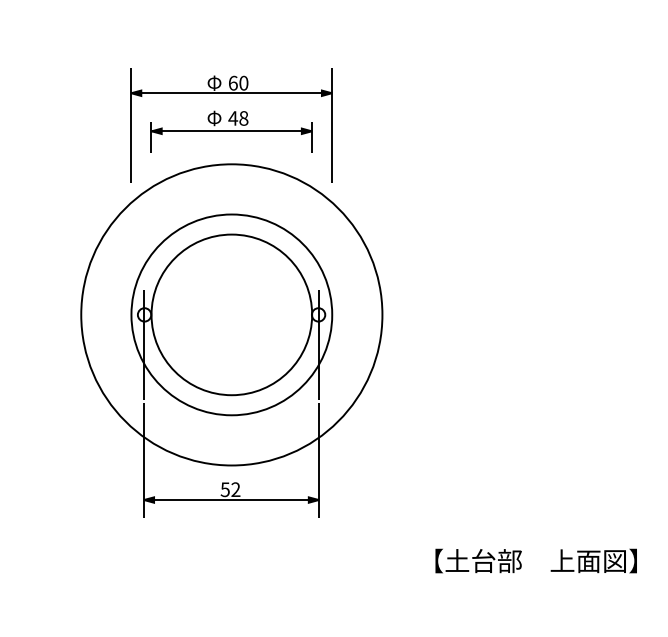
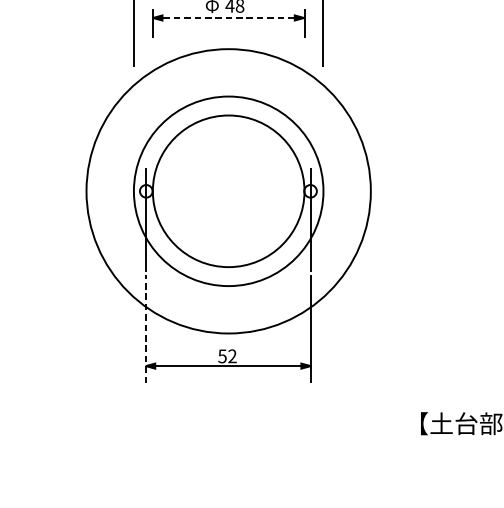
line: (232, 131) -> (229, 18), solid -> dashed
line: (144, 460) -> (146, 328), solid -> dashed

